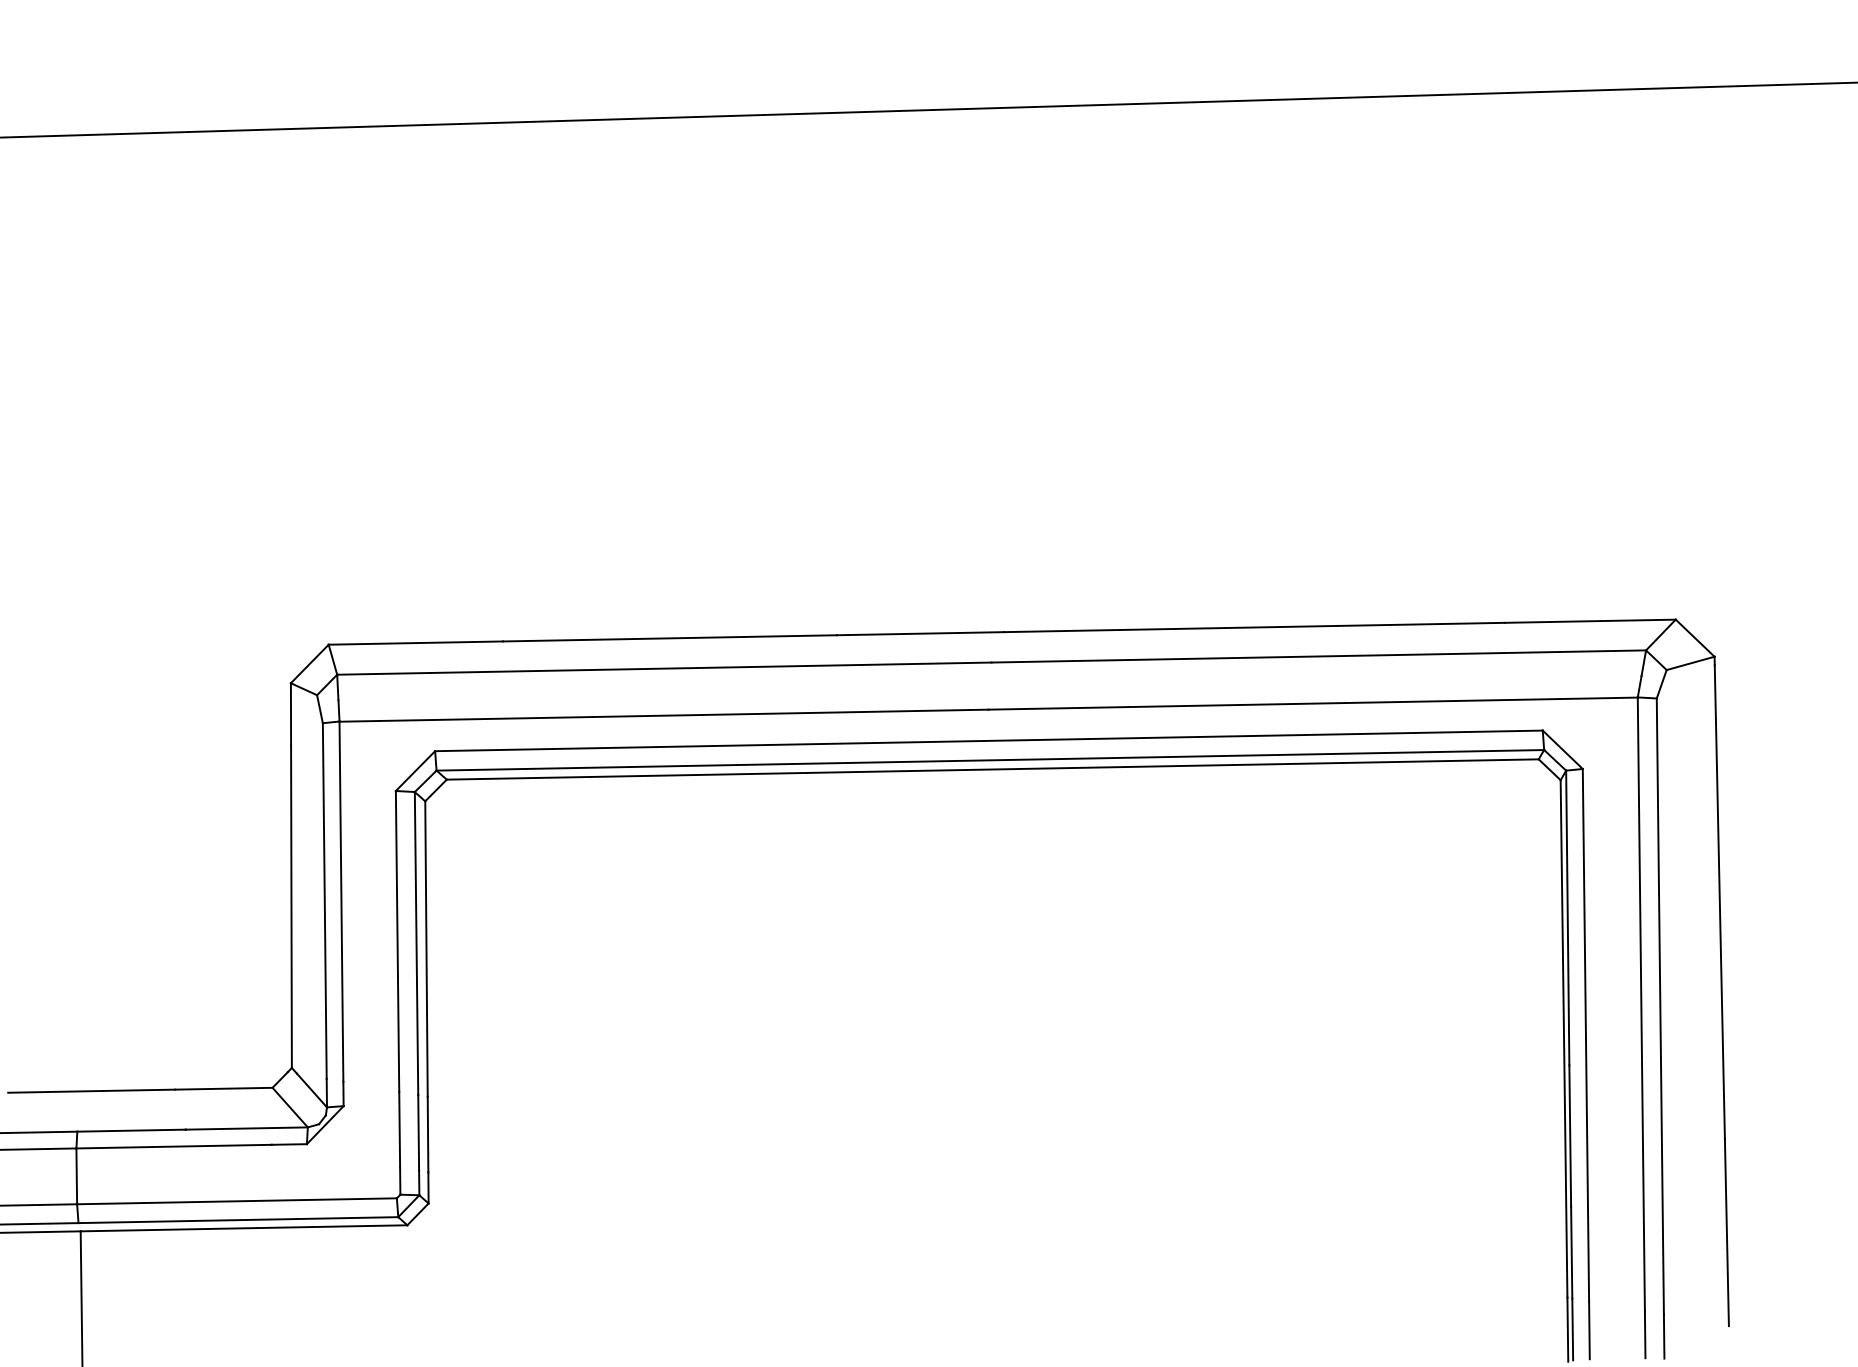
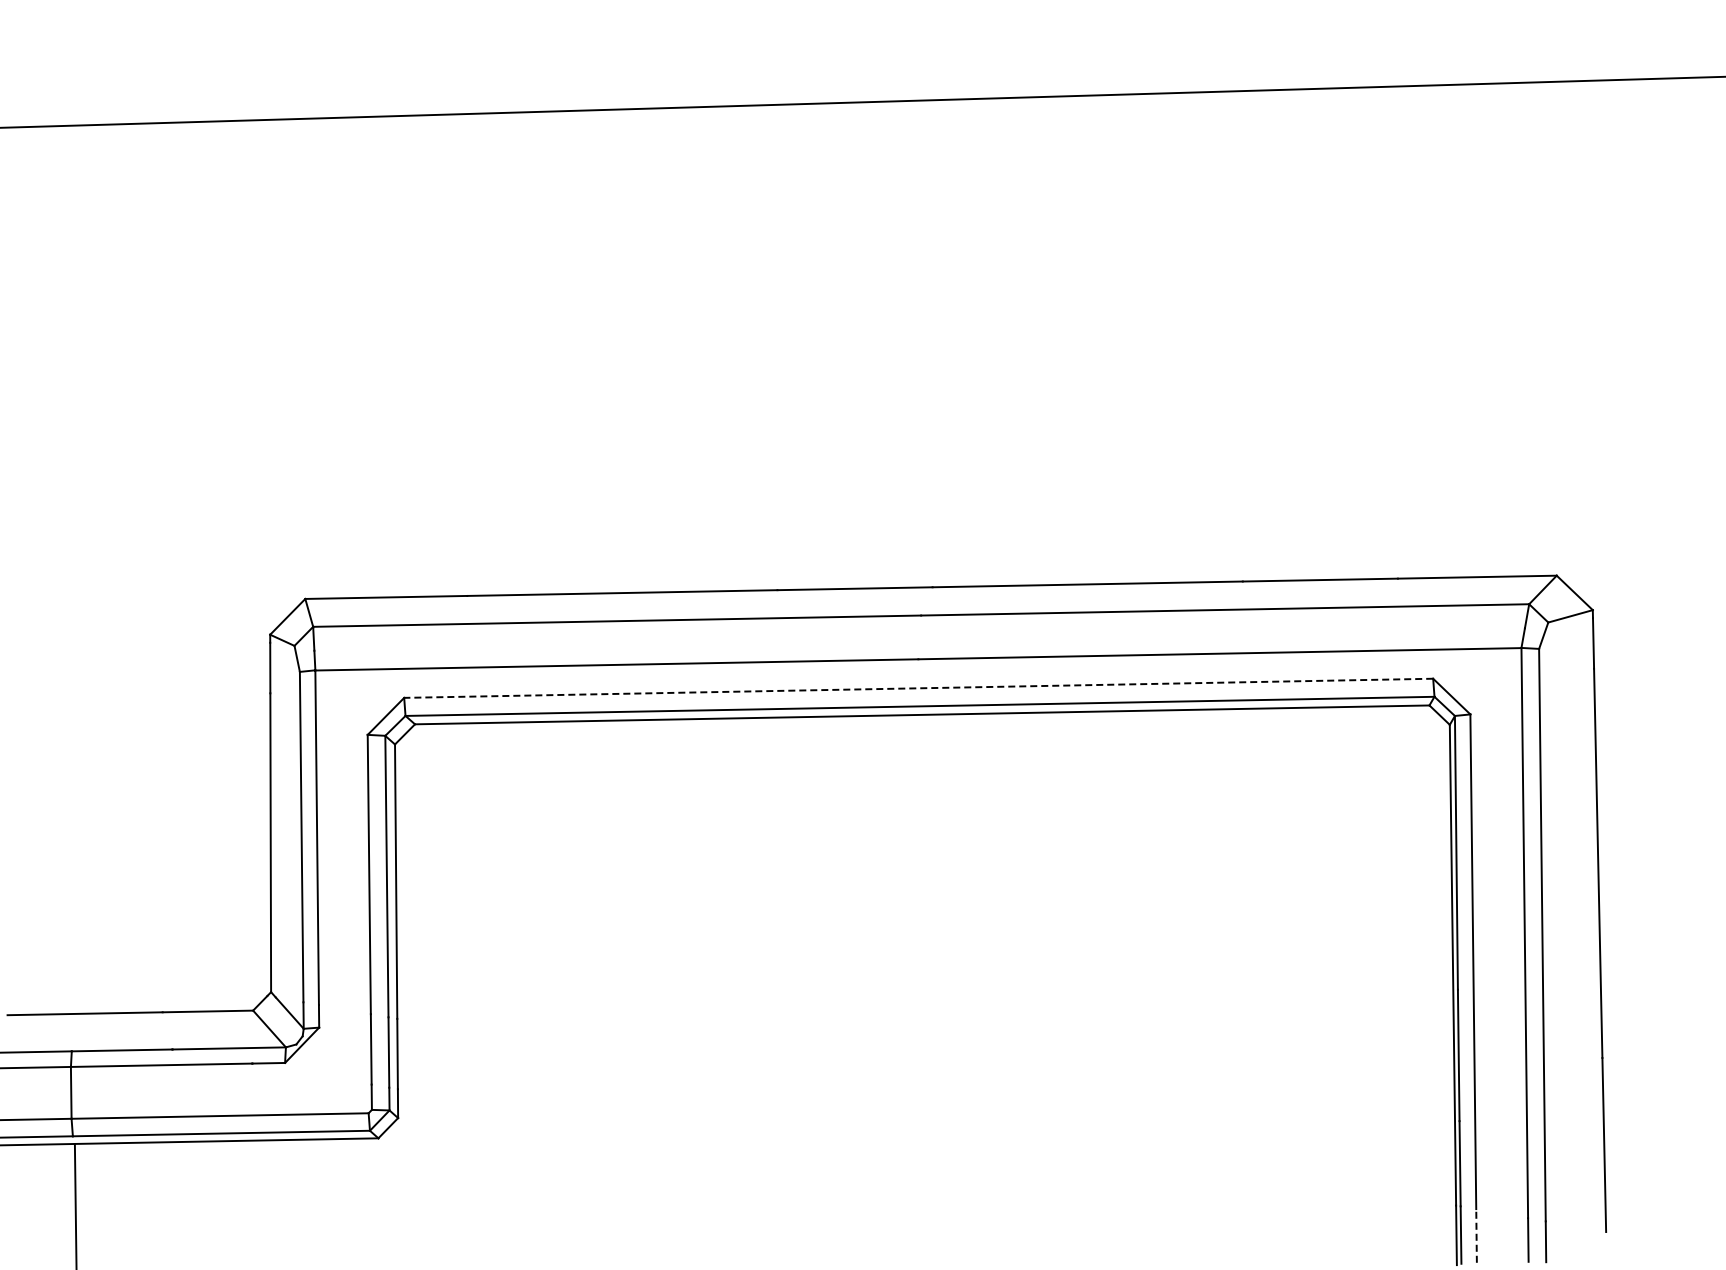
line: (988, 741) -> (918, 688), solid -> dashed
line: (1589, 1329) -> (1476, 1235), solid -> dashed

